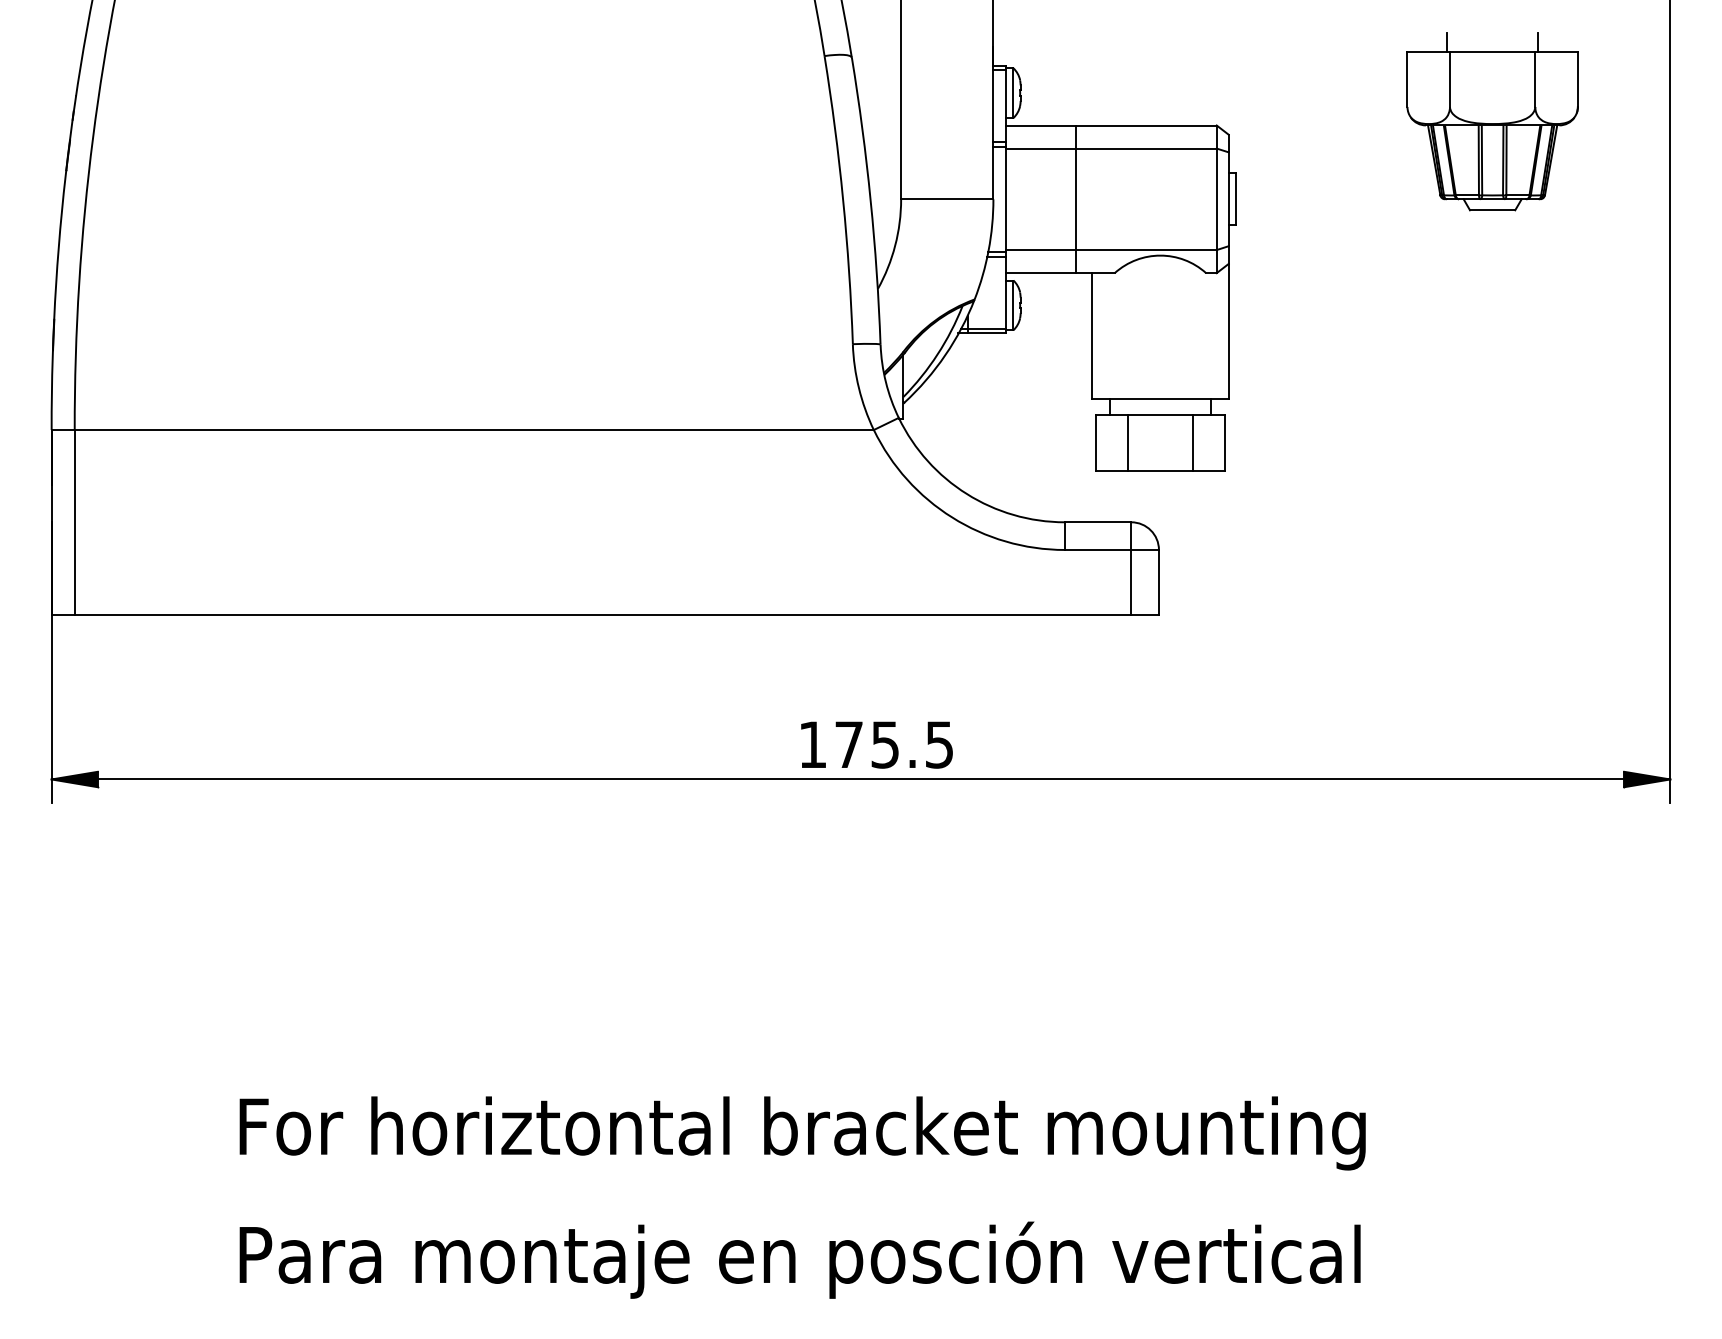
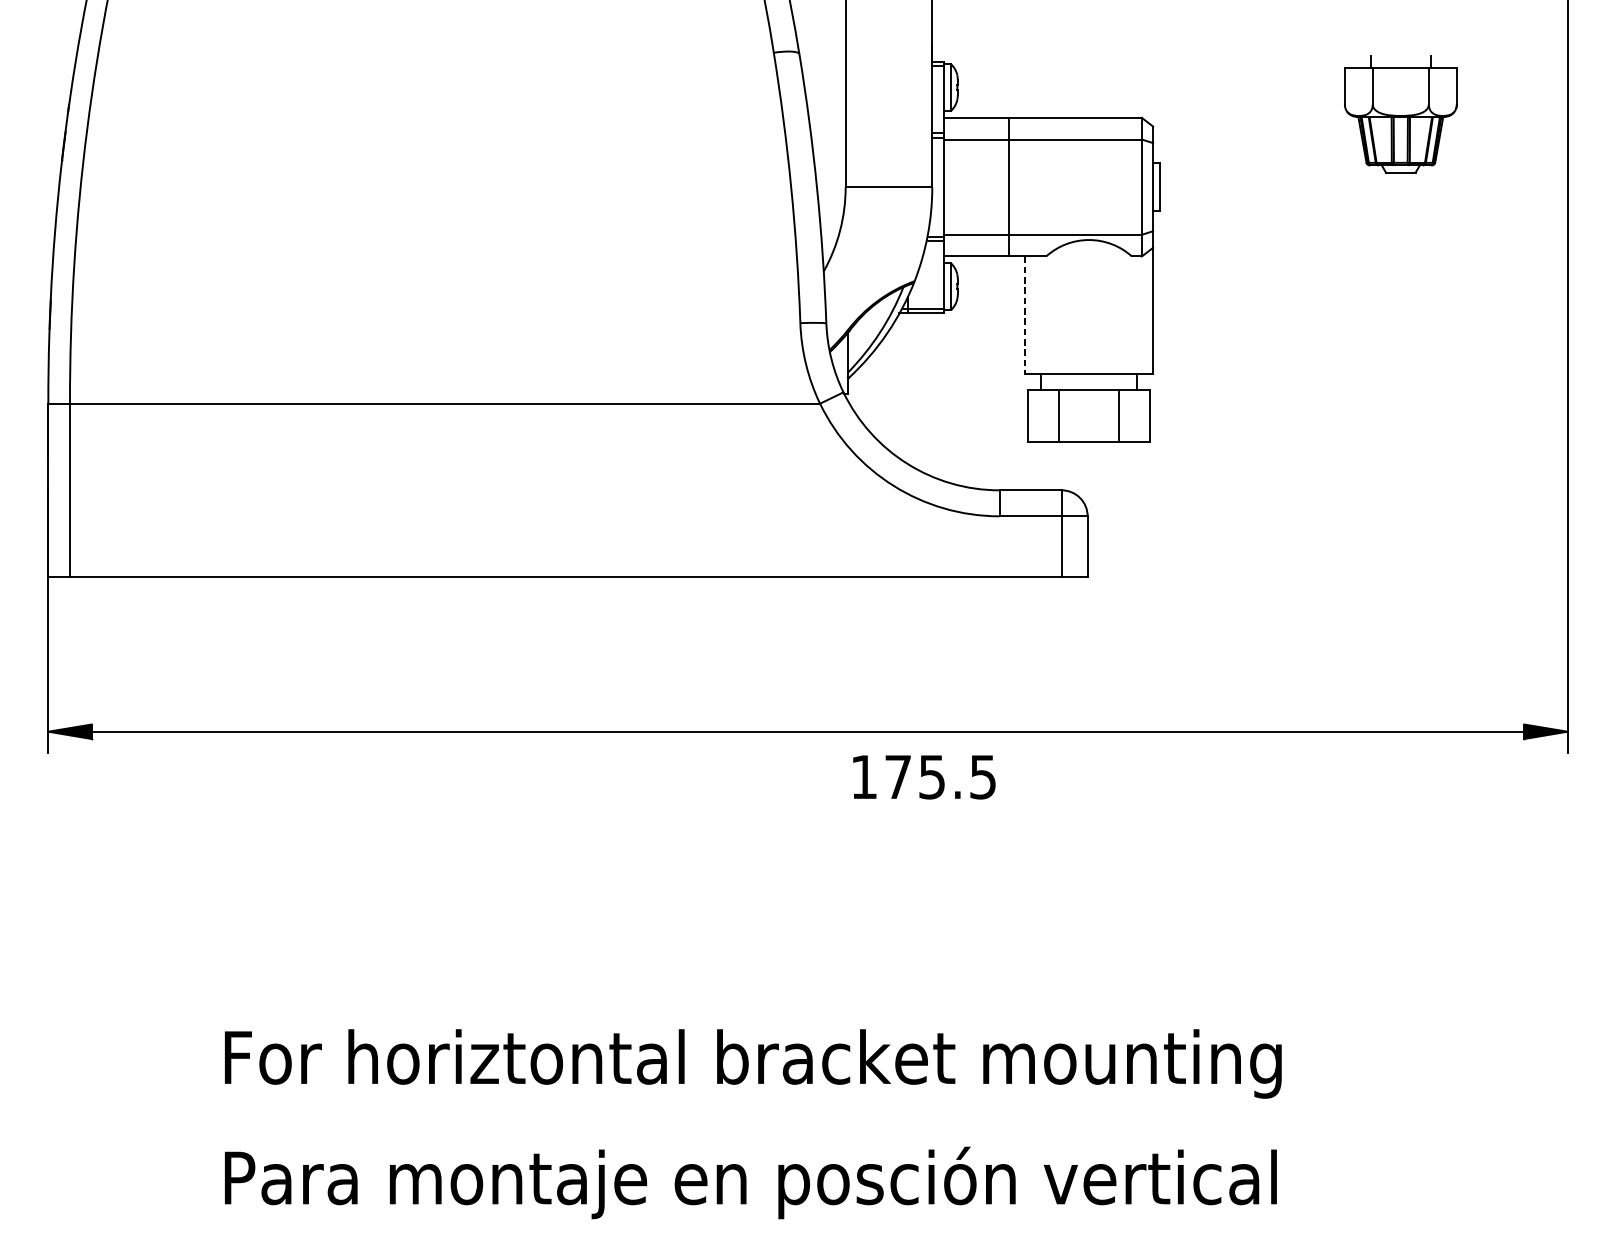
part: (1492, 121) -> (1400, 114), size x0.7
line: (1092, 335) -> (1025, 315), solid -> dashed
text: (876, 744) -> (923, 776), moved

